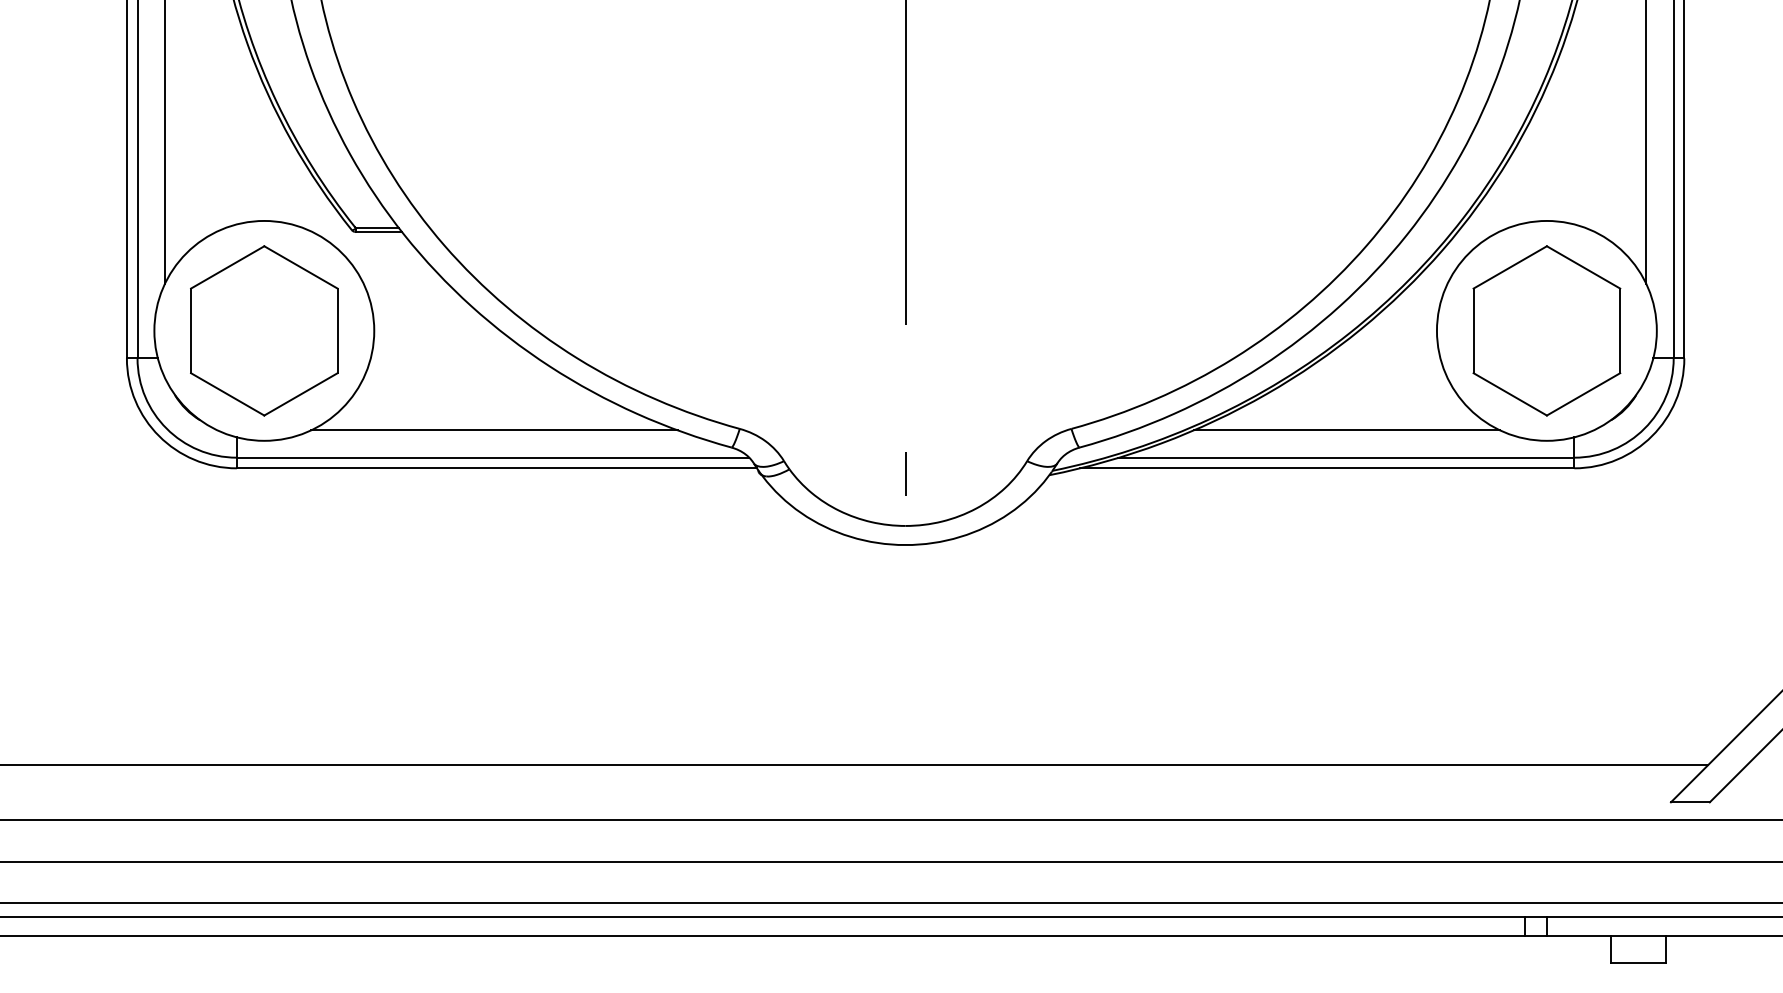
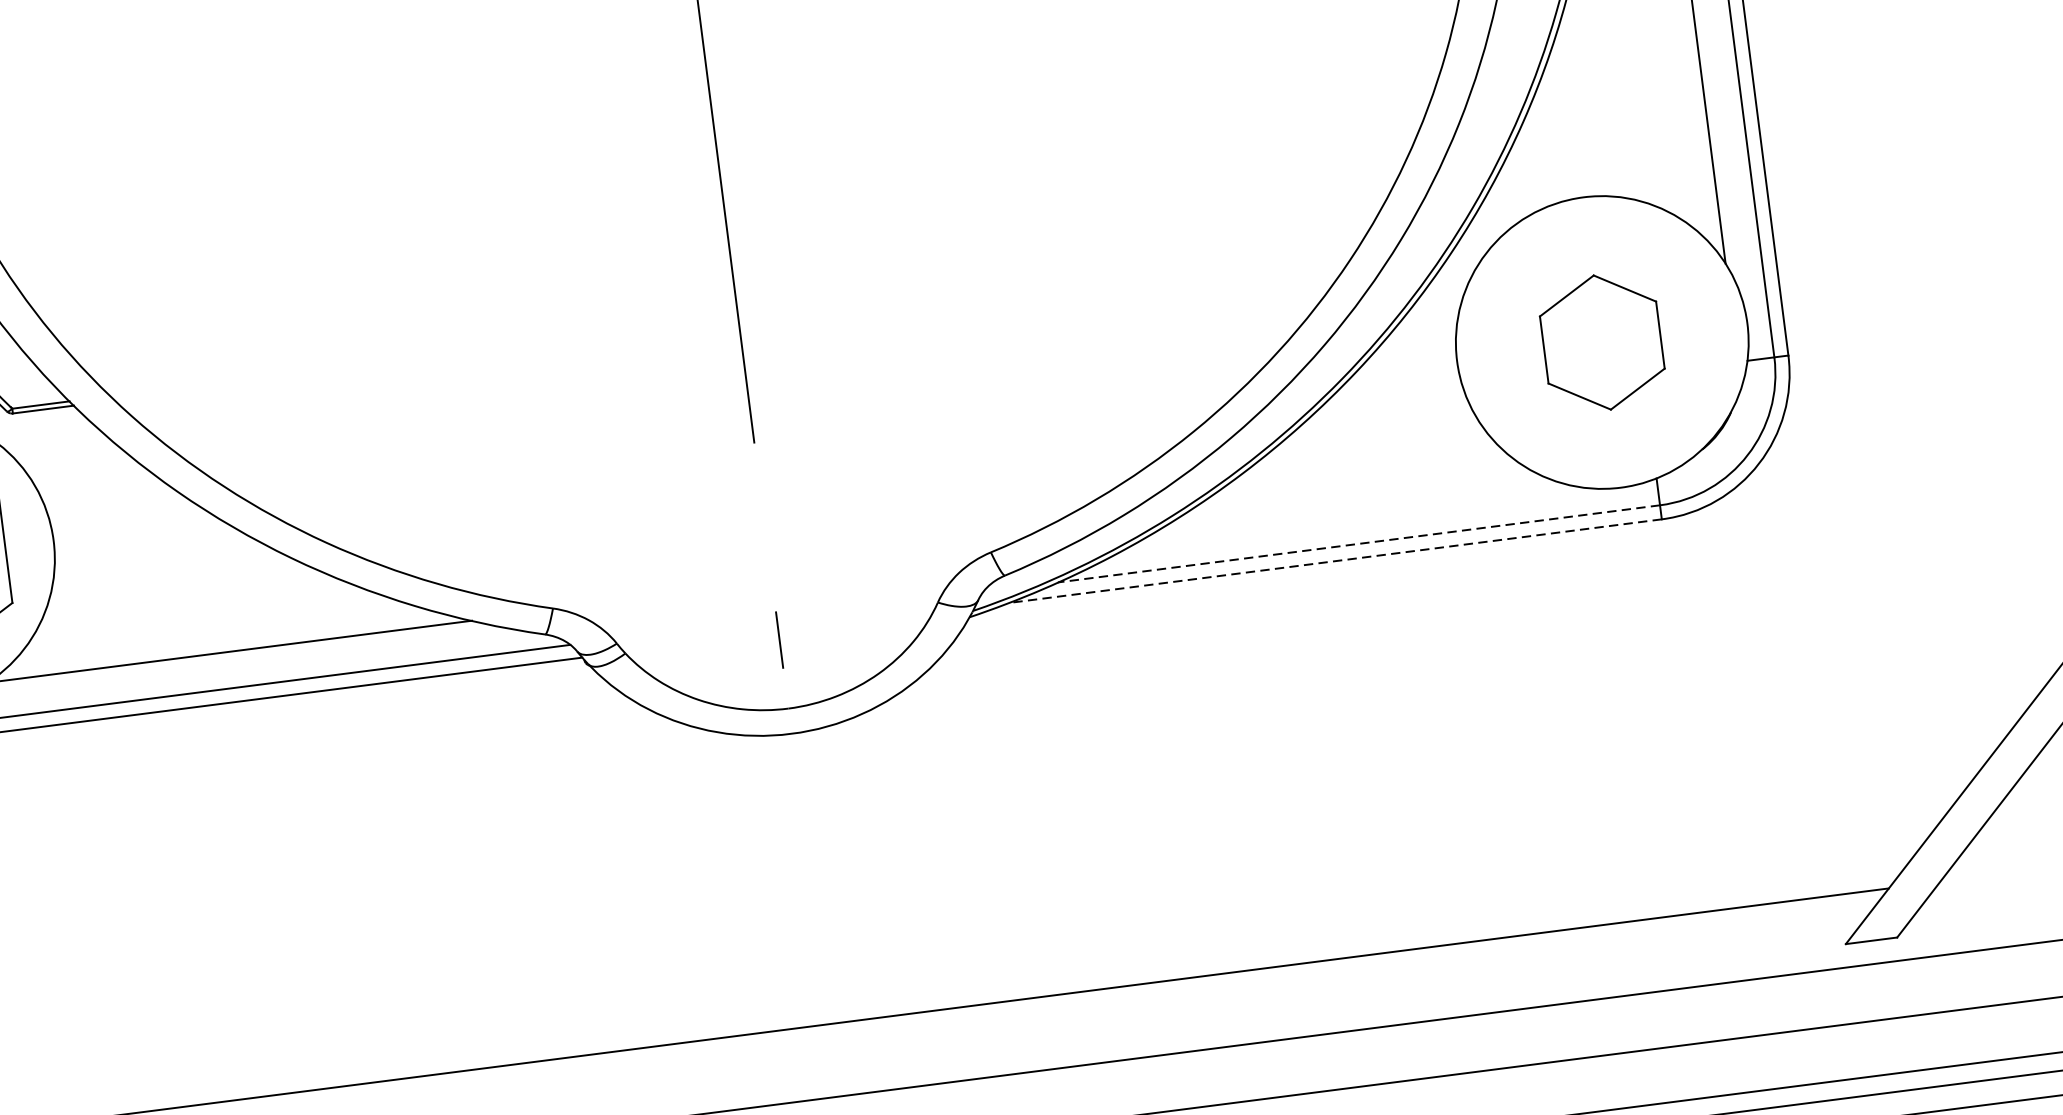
part: (1546, 330) -> (1601, 342), size x0.6
line: (1346, 430) -> (1354, 507), removed
line: (1346, 457) -> (1359, 543), solid -> dashed
line: (1326, 468) -> (1334, 561), solid -> dashed

